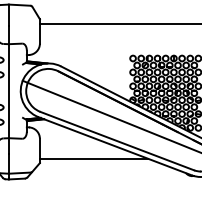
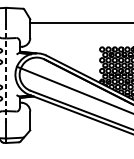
line: (8, 89) -> (5, 73), solid -> dashed
line: (93, 158) -> (71, 126), removed

